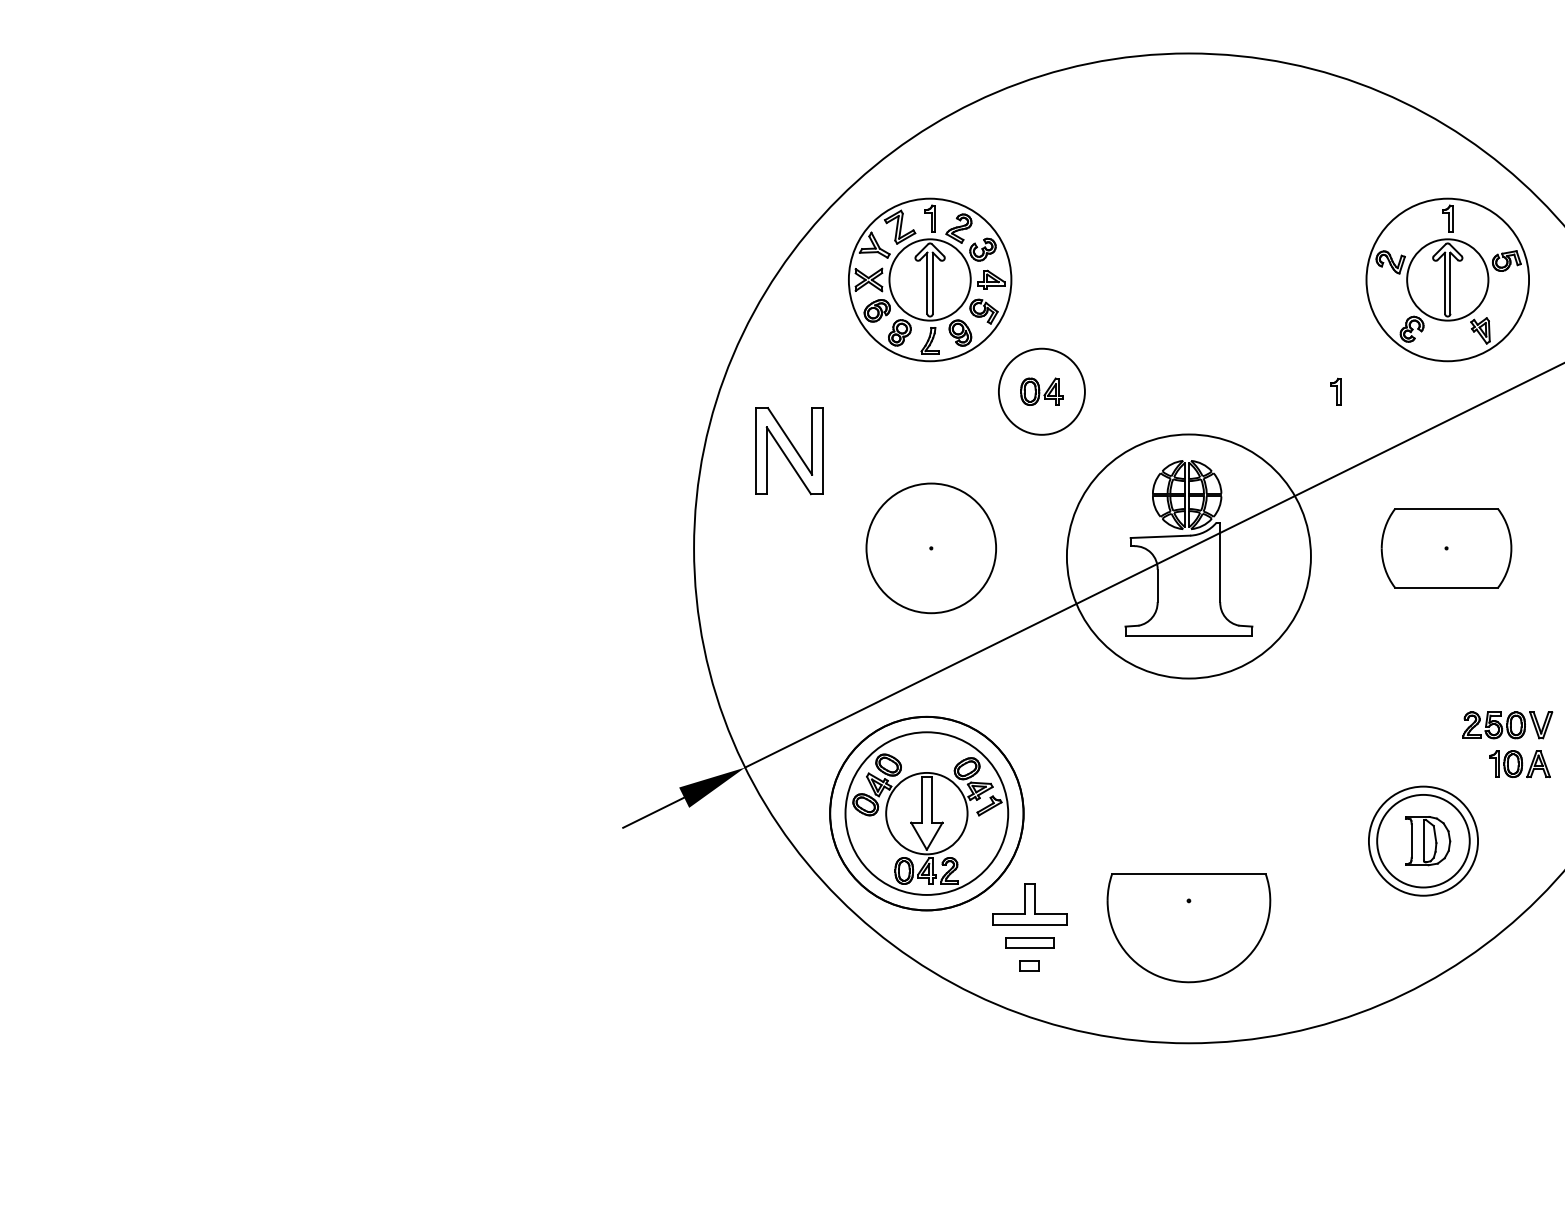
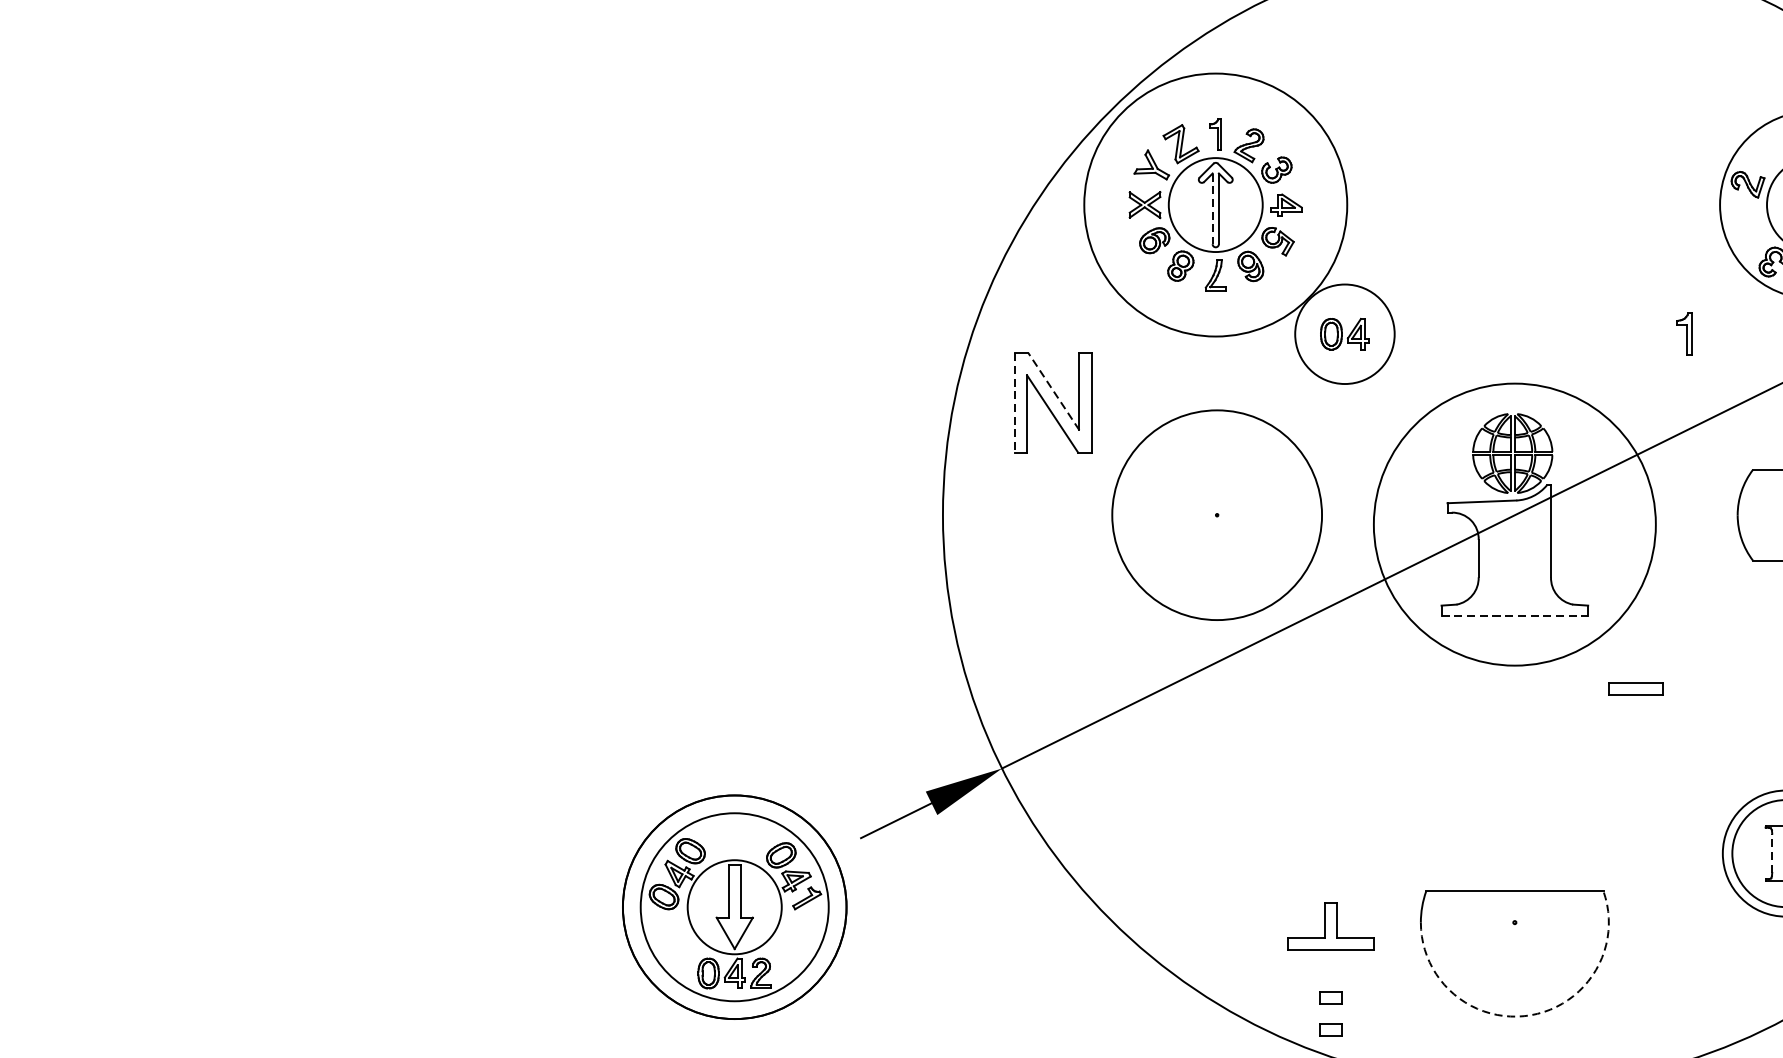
circle: (929, 279) -> (1215, 204), size x1.4
line: (927, 283) -> (1212, 209), solid -> dashed
part: (1335, 391) -> (1684, 333), size x1.4
line: (789, 441) -> (1053, 391), solid -> dashed
line: (756, 451) -> (1015, 403), solid -> dashed
circle: (931, 548) -> (1217, 515), size x1.4
line: (1189, 635) -> (1515, 615), solid -> dashed
part: (926, 813) -> (734, 907), moved
line: (1411, 840) -> (1772, 852), solid -> dashed
part: (1029, 942) -> (1635, 688), moved
arc: (1202, 981) -> (1530, 1015), solid -> dashed
part: (1029, 993) -> (1330, 1029), added

